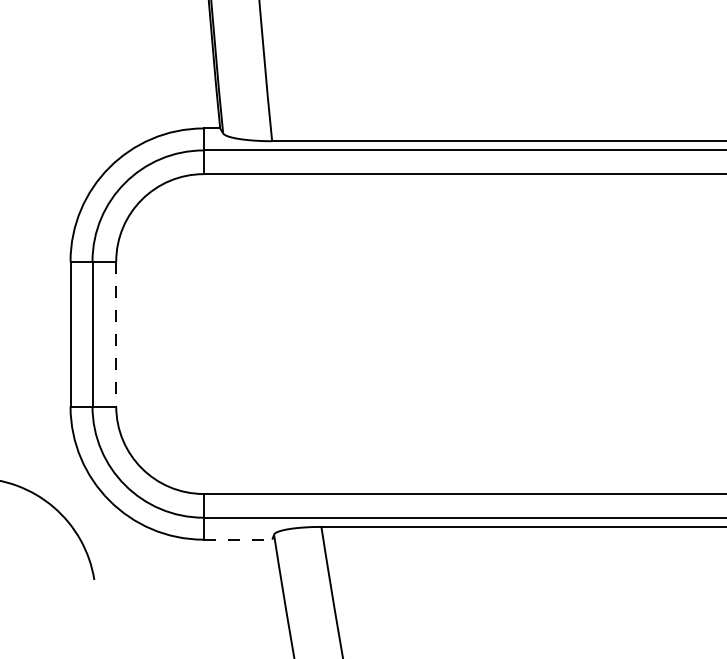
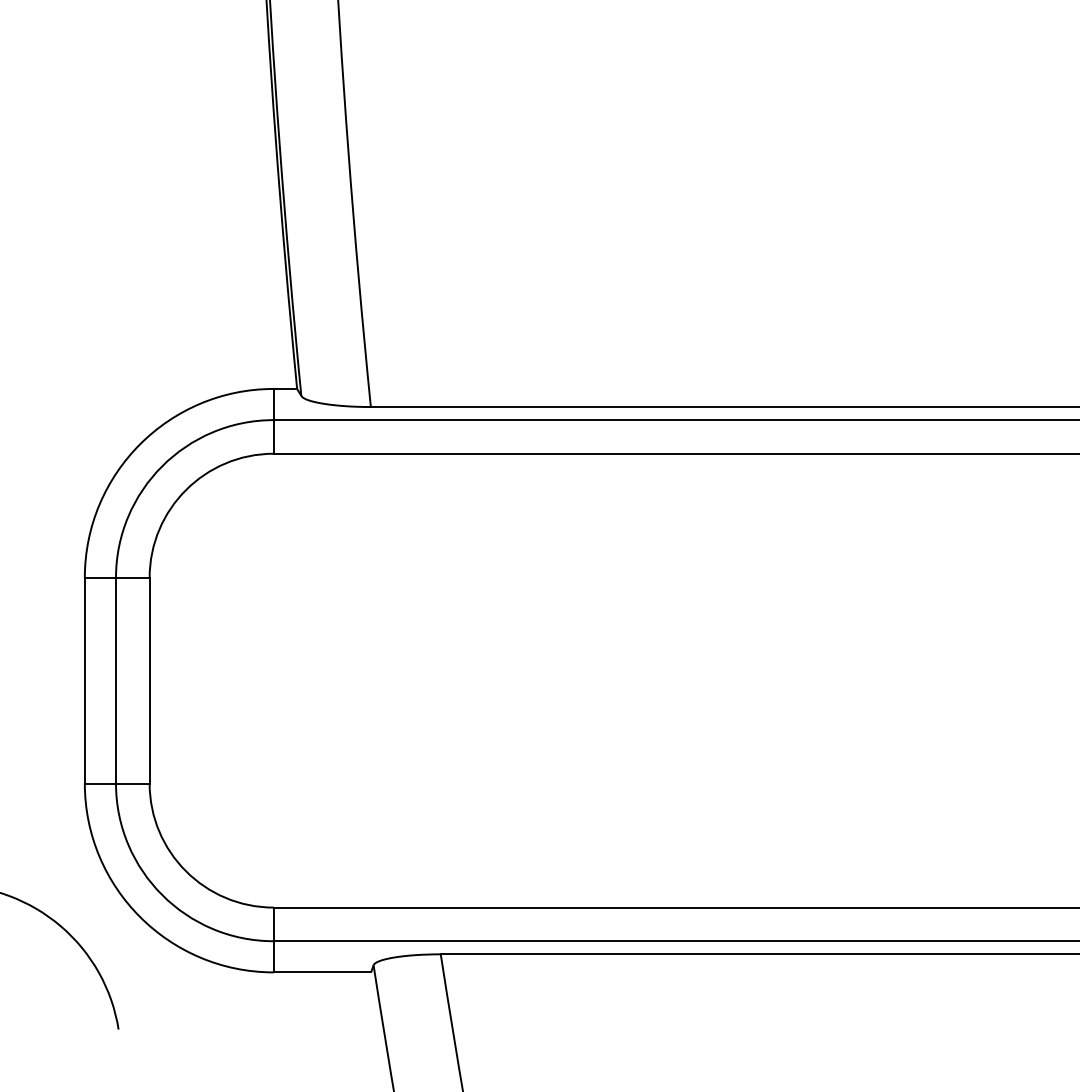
line: (116, 333) -> (149, 680), dashed -> solid
line: (238, 539) -> (322, 972), dashed -> solid

